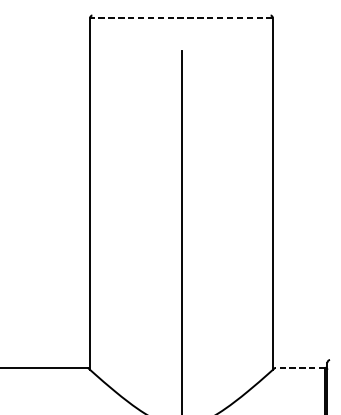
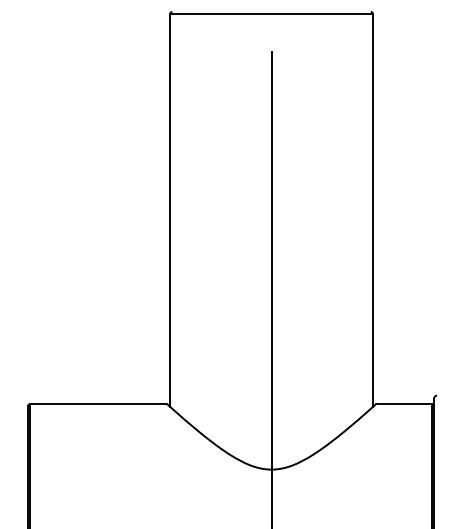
line: (181, 17) -> (271, 14), dashed -> solid
line: (299, 367) -> (403, 404), dashed -> solid

